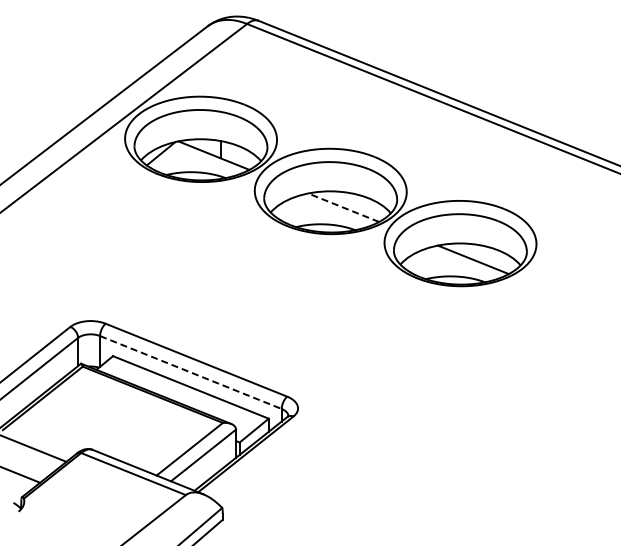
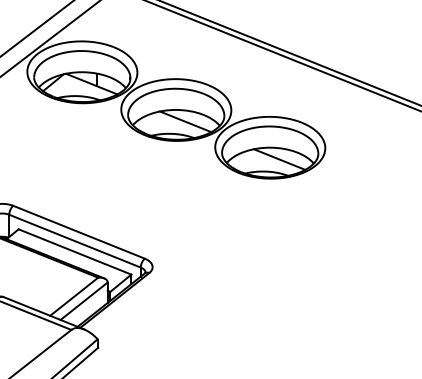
line: (343, 207) -> (185, 121), dashed -> solid
line: (190, 372) -> (74, 241), dashed -> solid

